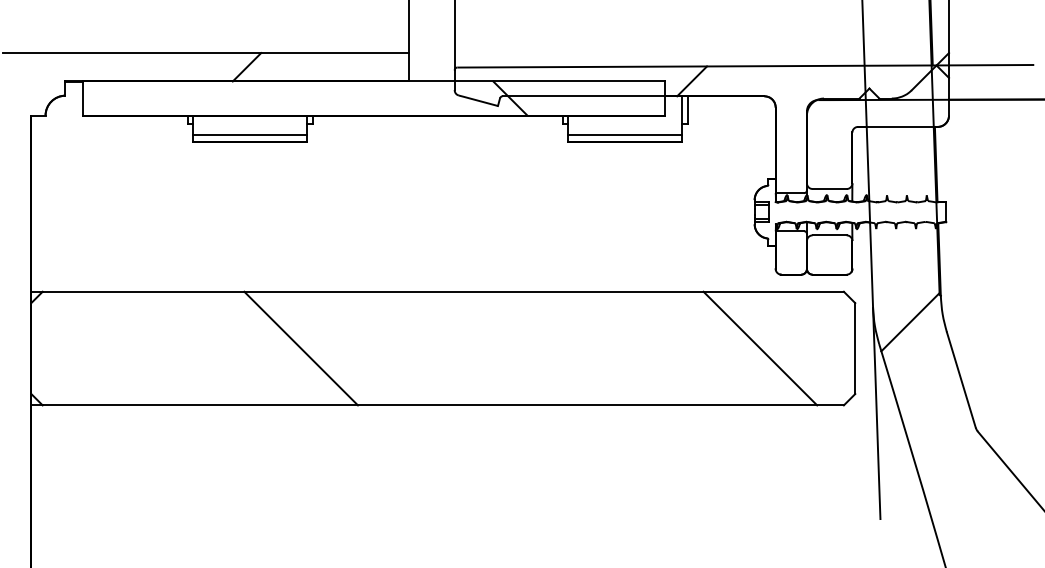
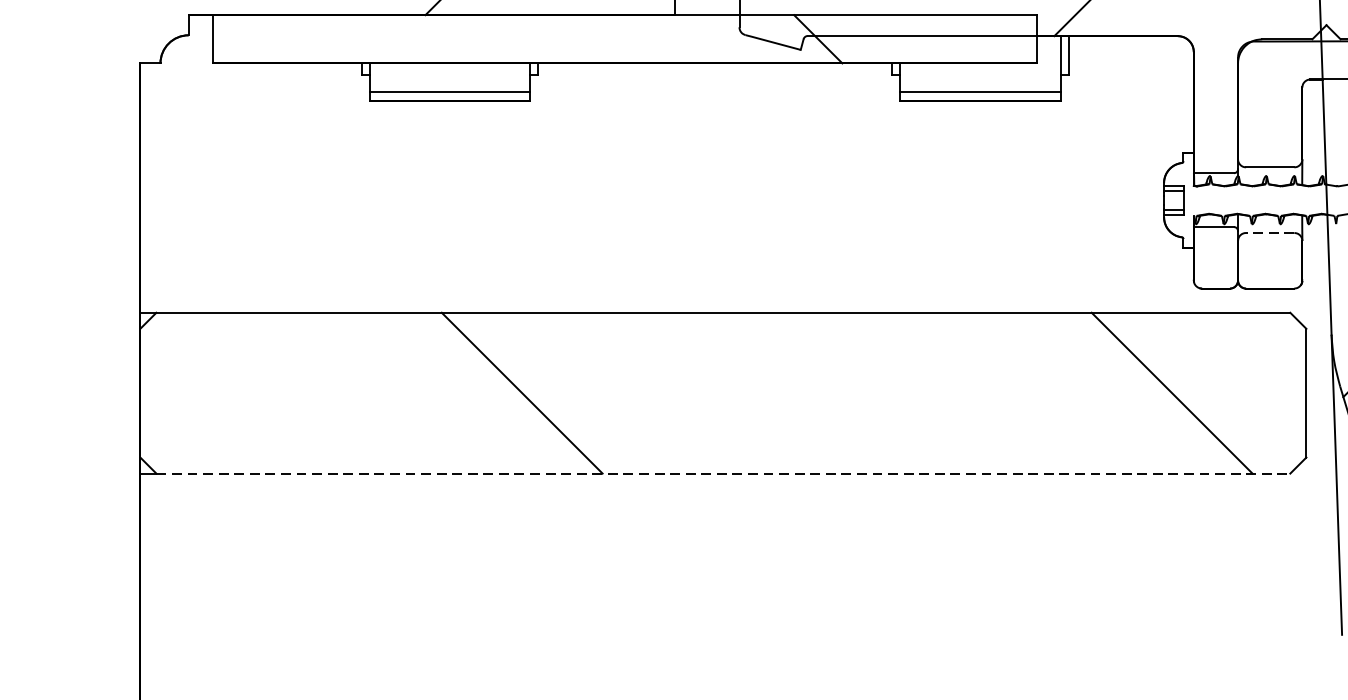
line: (829, 235) -> (1269, 233), solid -> dashed
line: (443, 405) -> (723, 473), solid -> dashed

